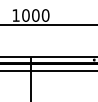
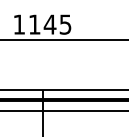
text: (35, 15) -> (49, 24), 1000 -> 1145

